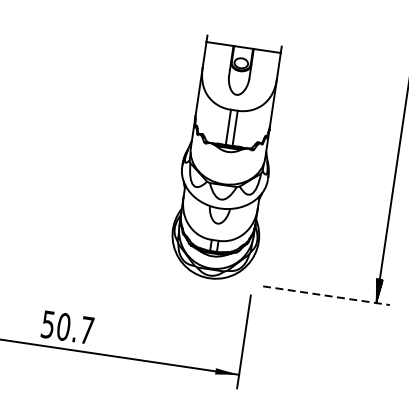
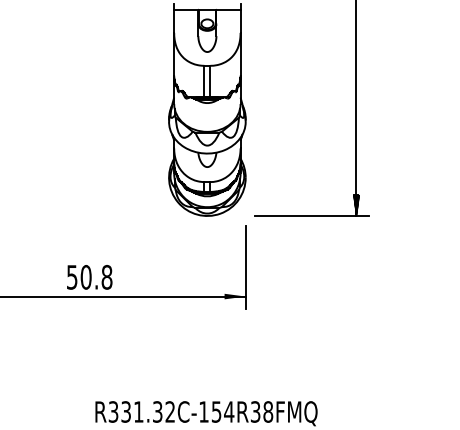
line: (325, 296) -> (311, 216), dashed -> solid
text: (86, 329) -> (106, 276), 50.7 -> 50.8

